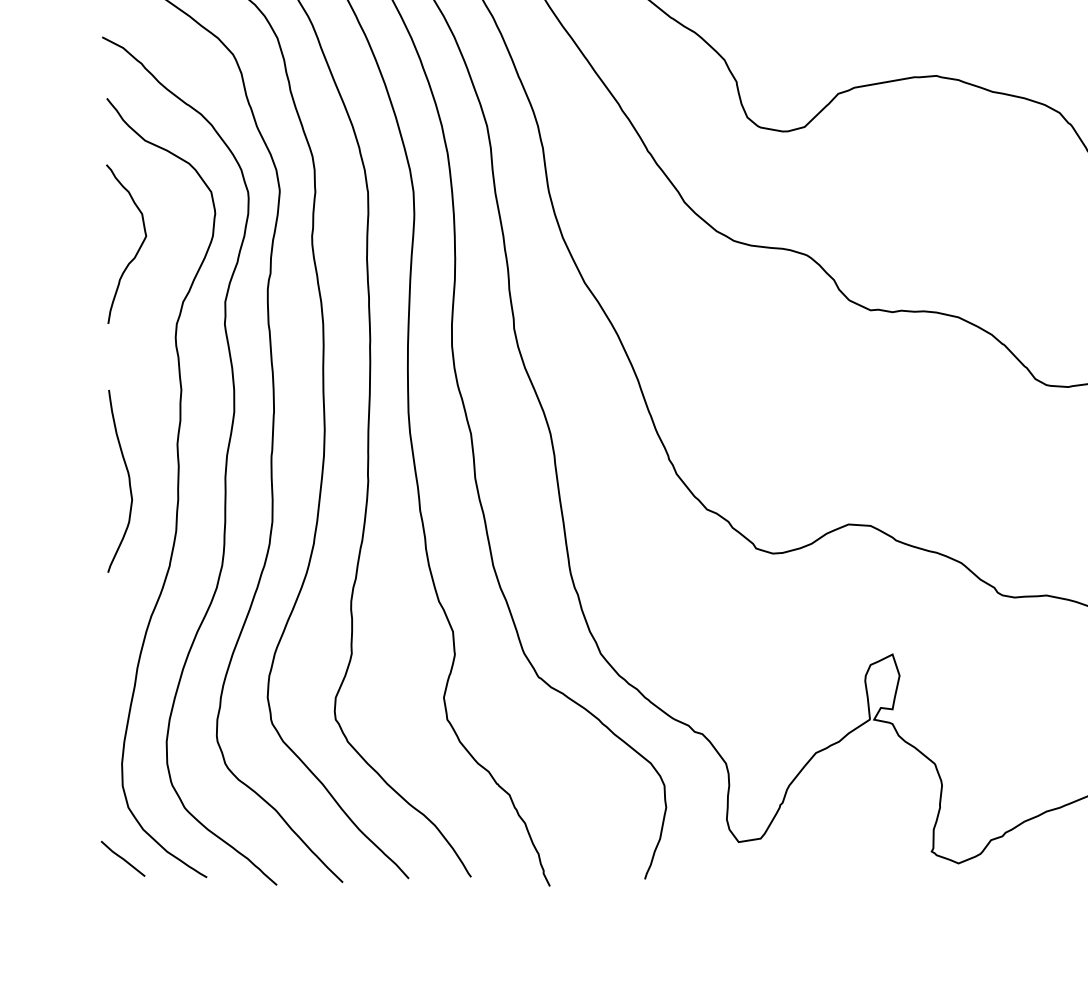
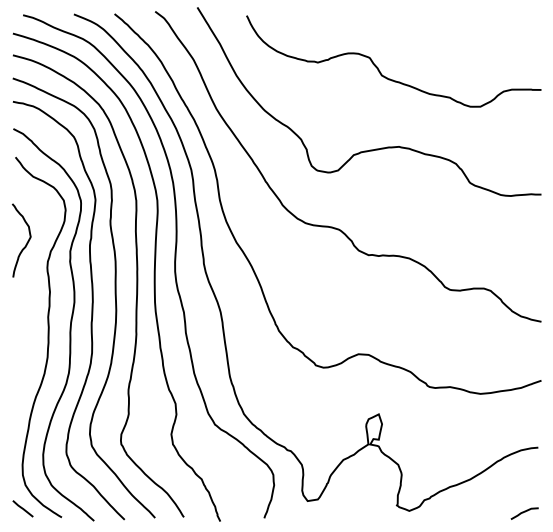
curve: (137, 248) -> (26, 242), moved
curve: (128, 481) -> (25, 334), removed

